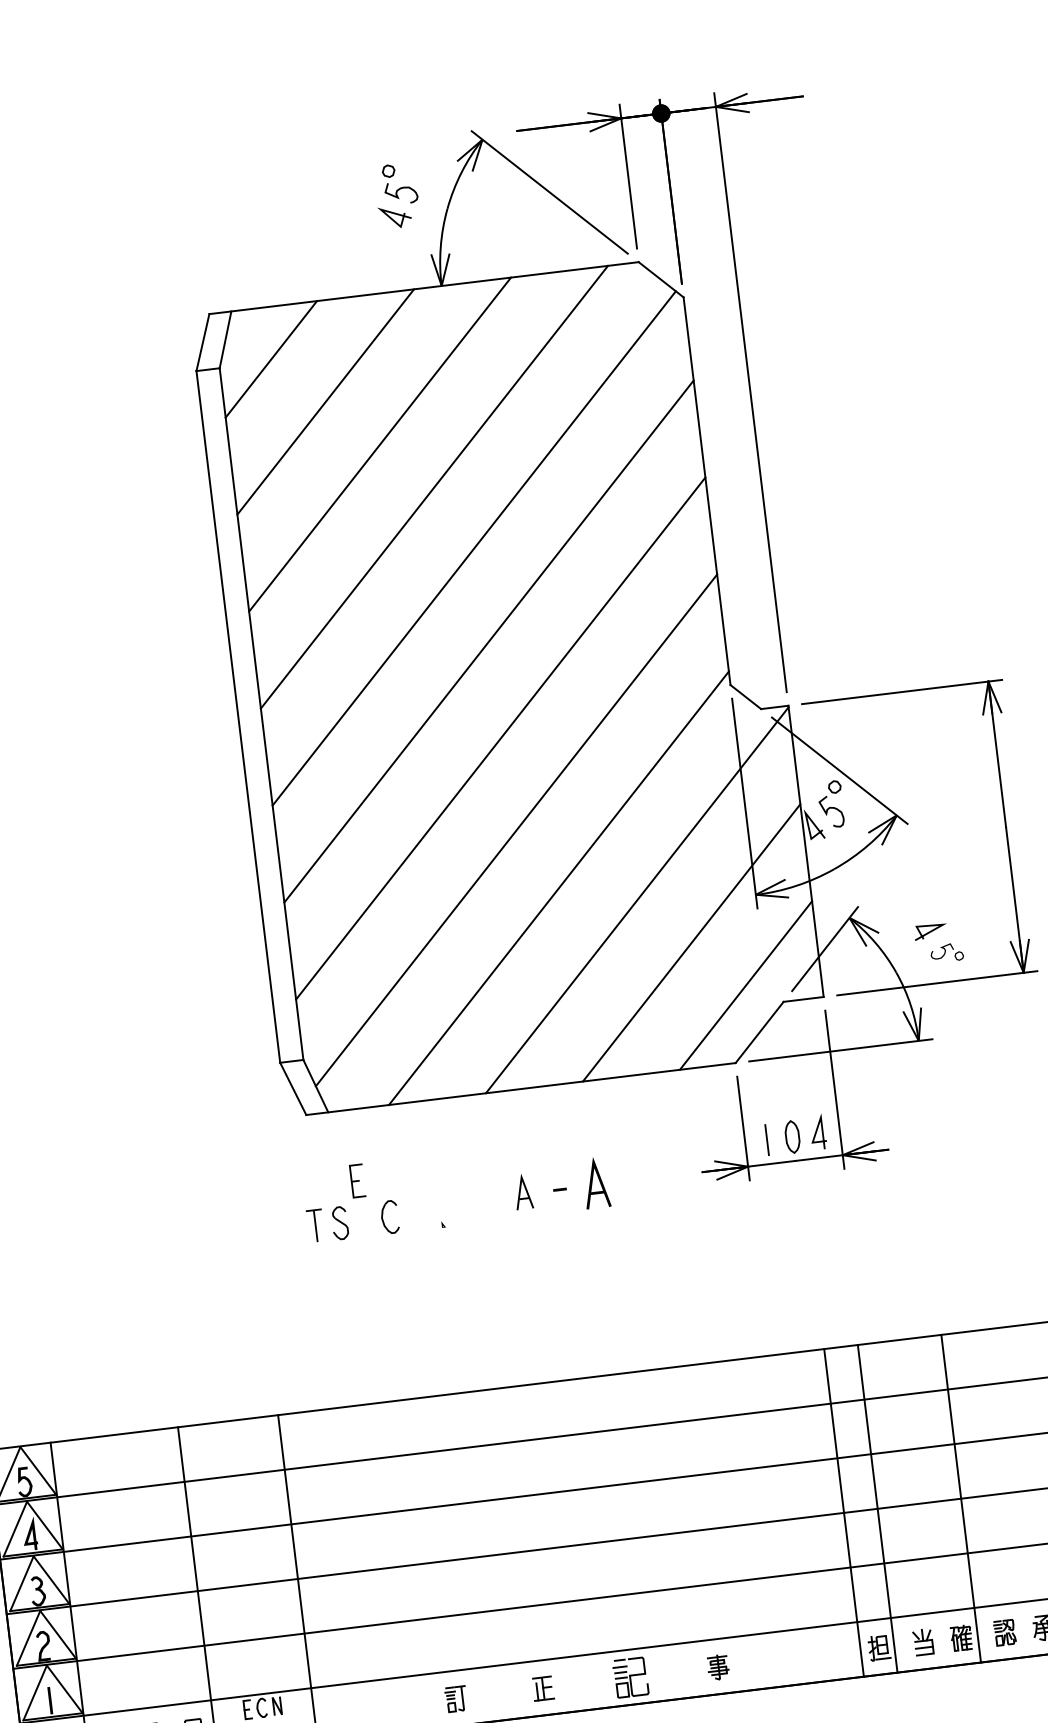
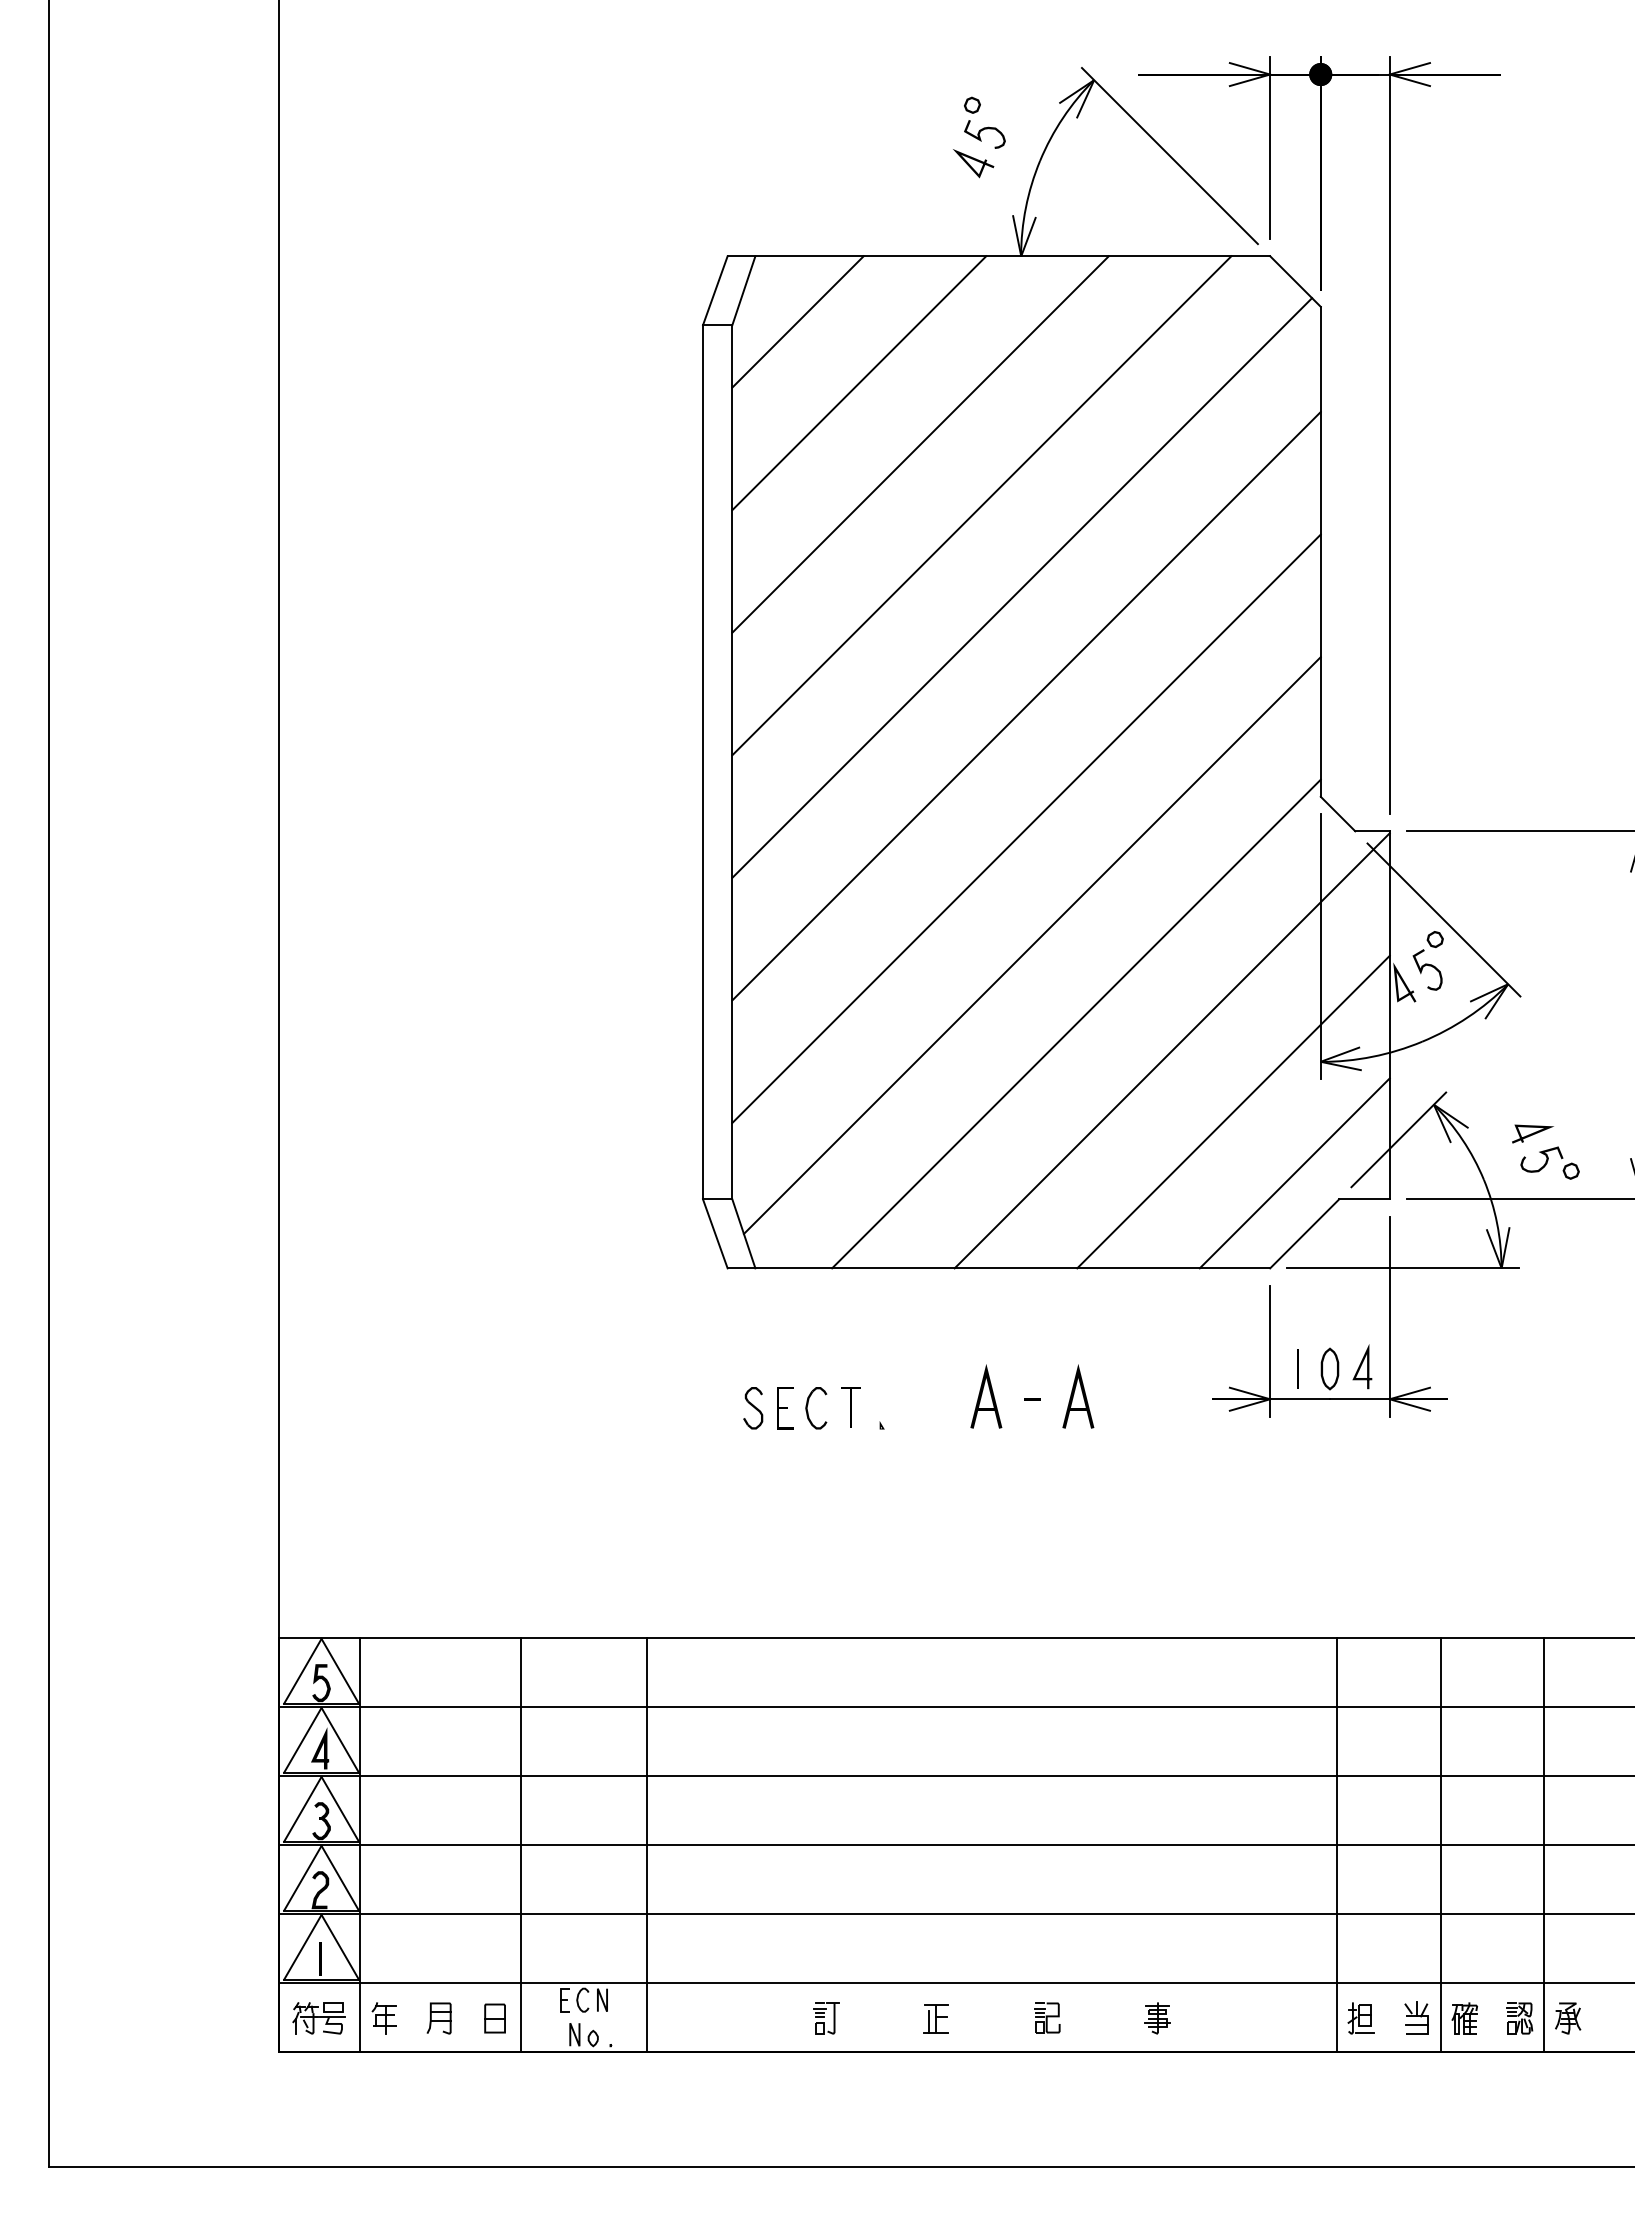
part: (946, 952) -> (1549, 1162), size x1.43
part: (357, 1181) -> (785, 1408), moved
part: (523, 1191) -> (986, 1396), size x1.43
part: (315, 1225) -> (850, 1407), moved
line: (961, 1498) -> (1544, 1844), moved
line: (877, 1508) -> (1440, 1844), moved
part: (631, 1677) -> (1047, 2017), size x0.62

